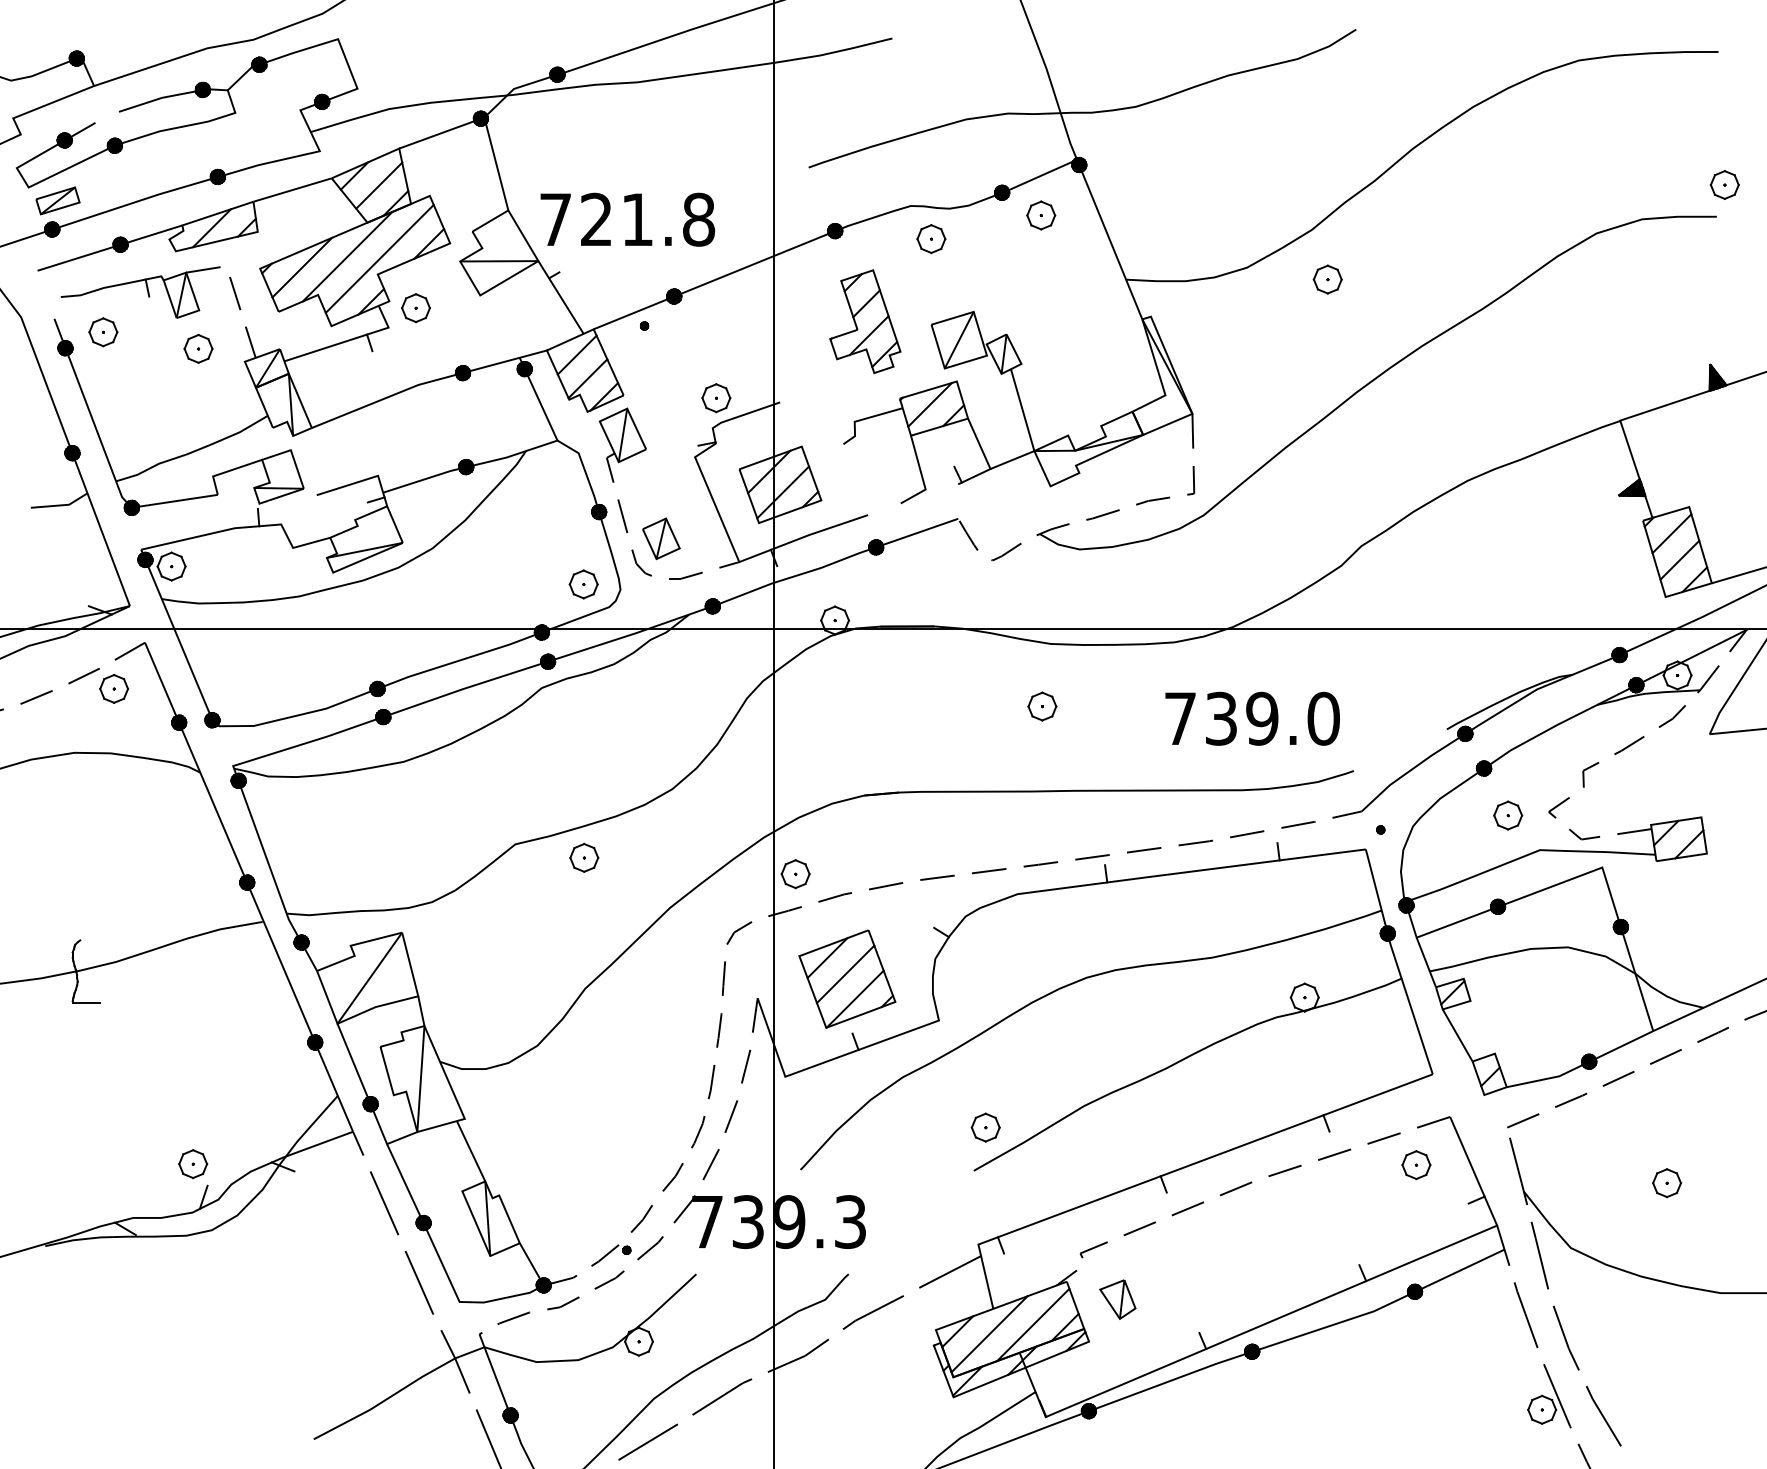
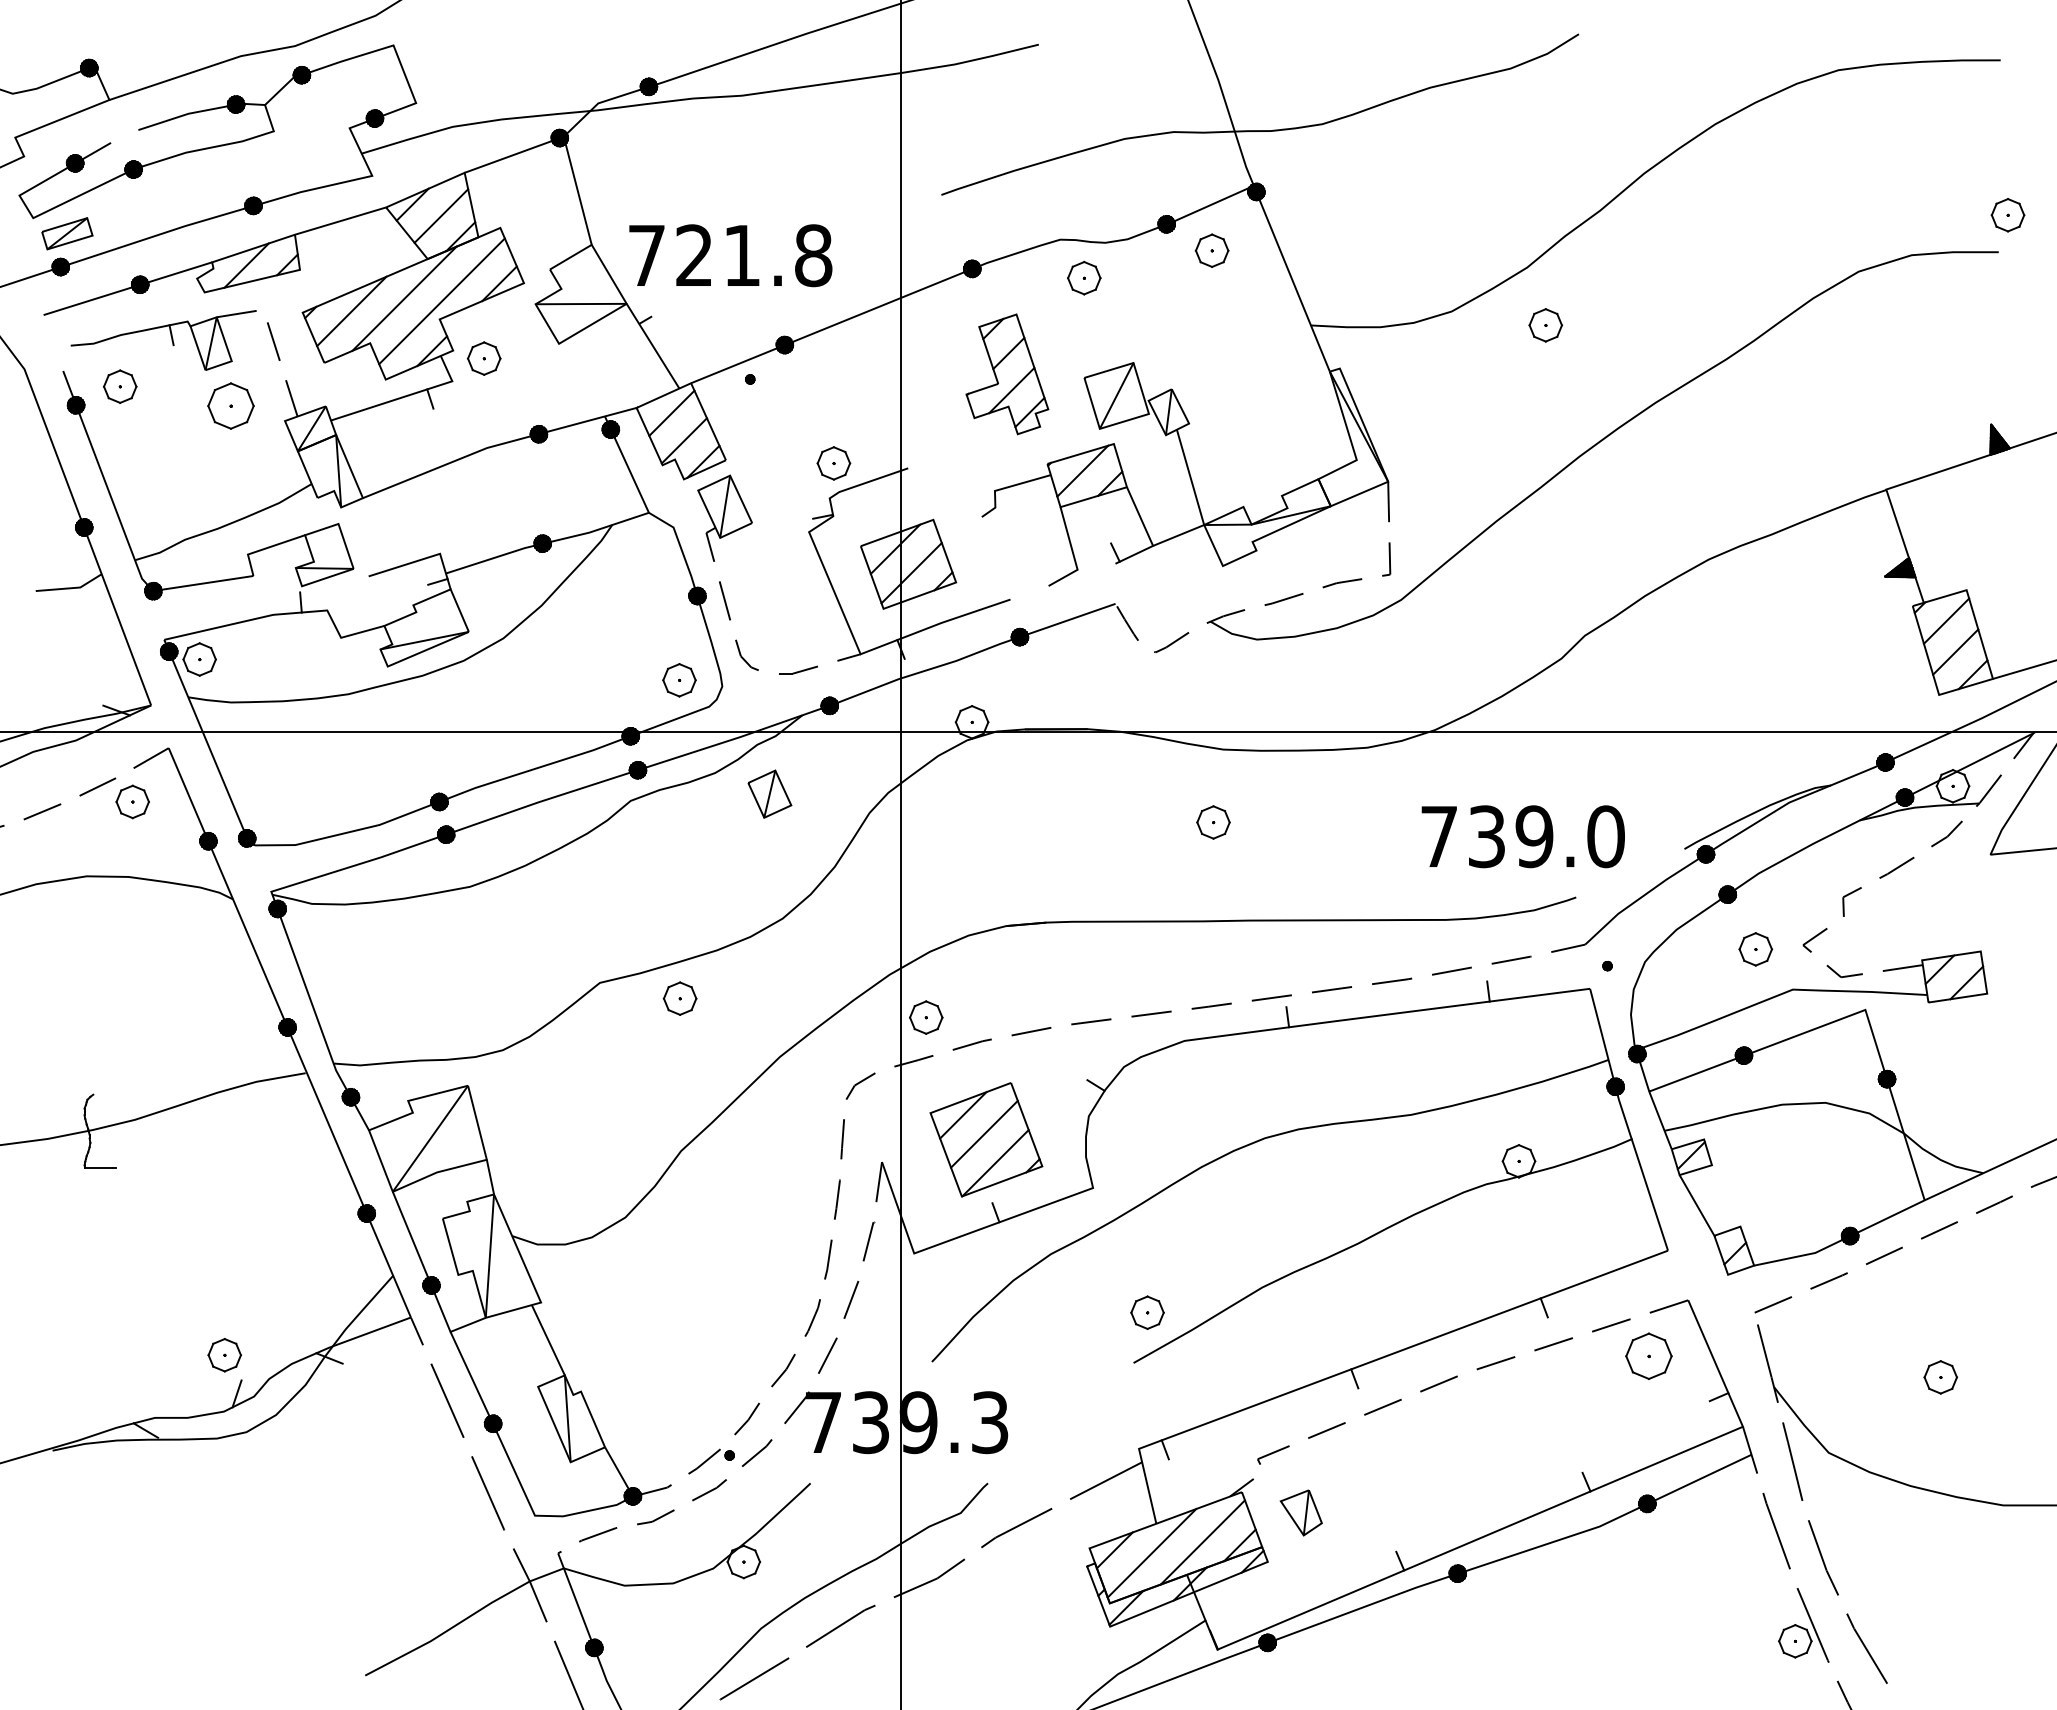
part: (198, 348) -> (230, 405), size x1.4
part: (661, 538) -> (769, 793), moved
text: (1251, 718) -> (1522, 836), moved
part: (1416, 1165) -> (1648, 1356), size x1.4

